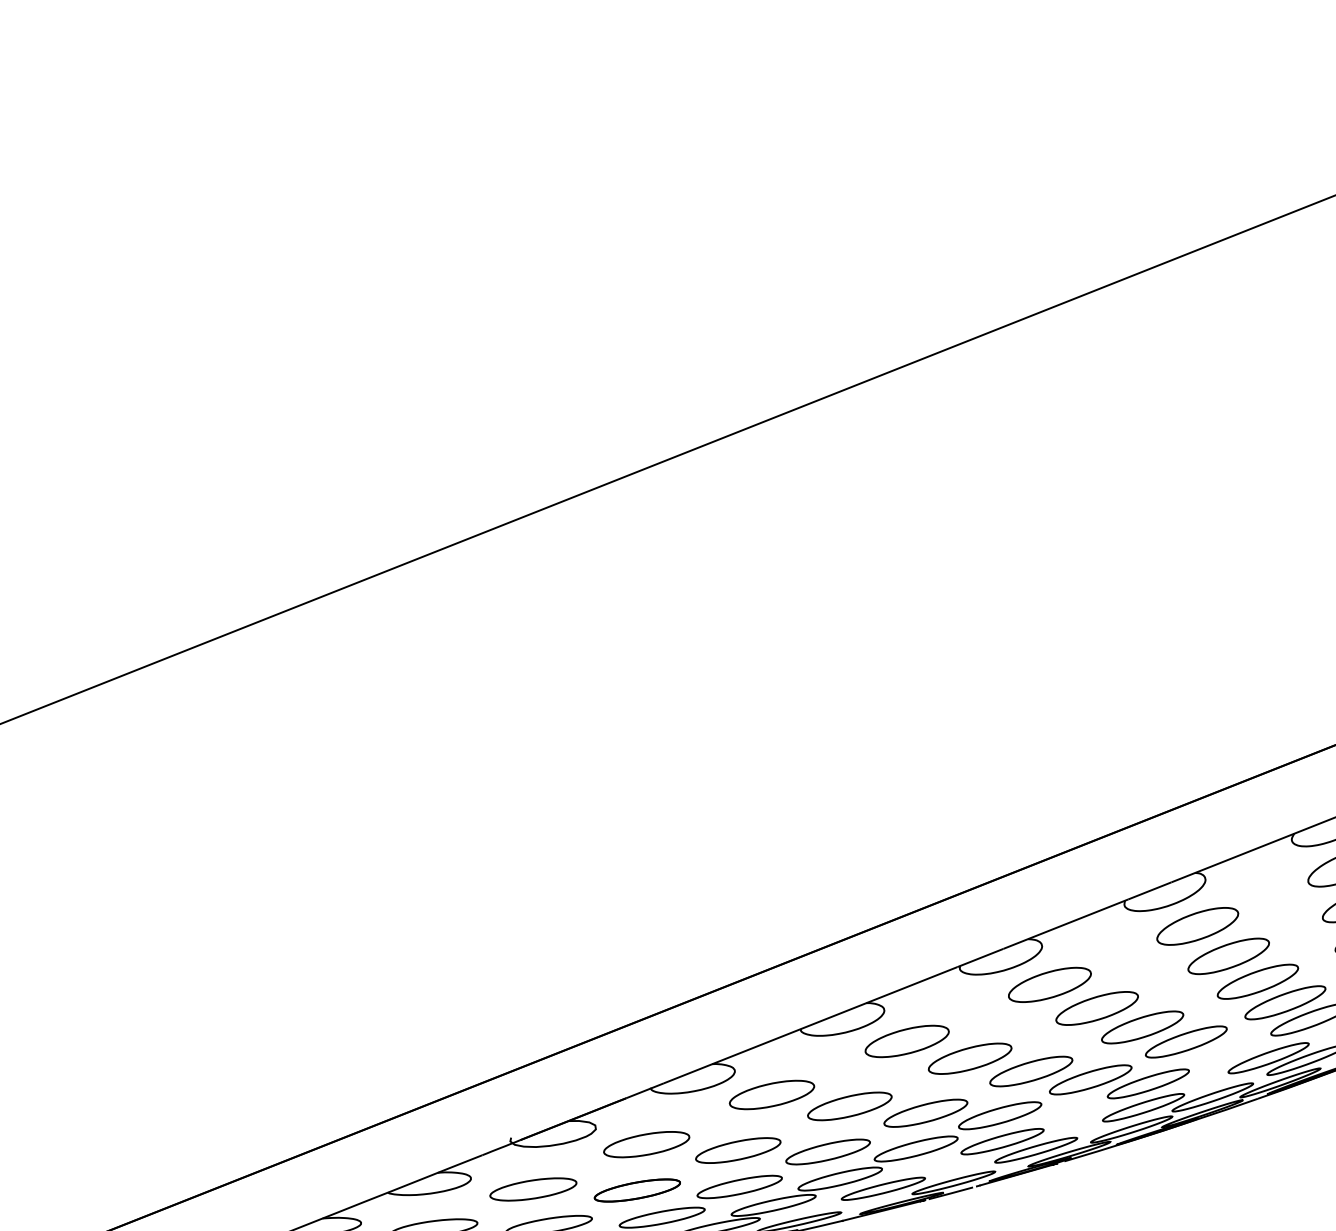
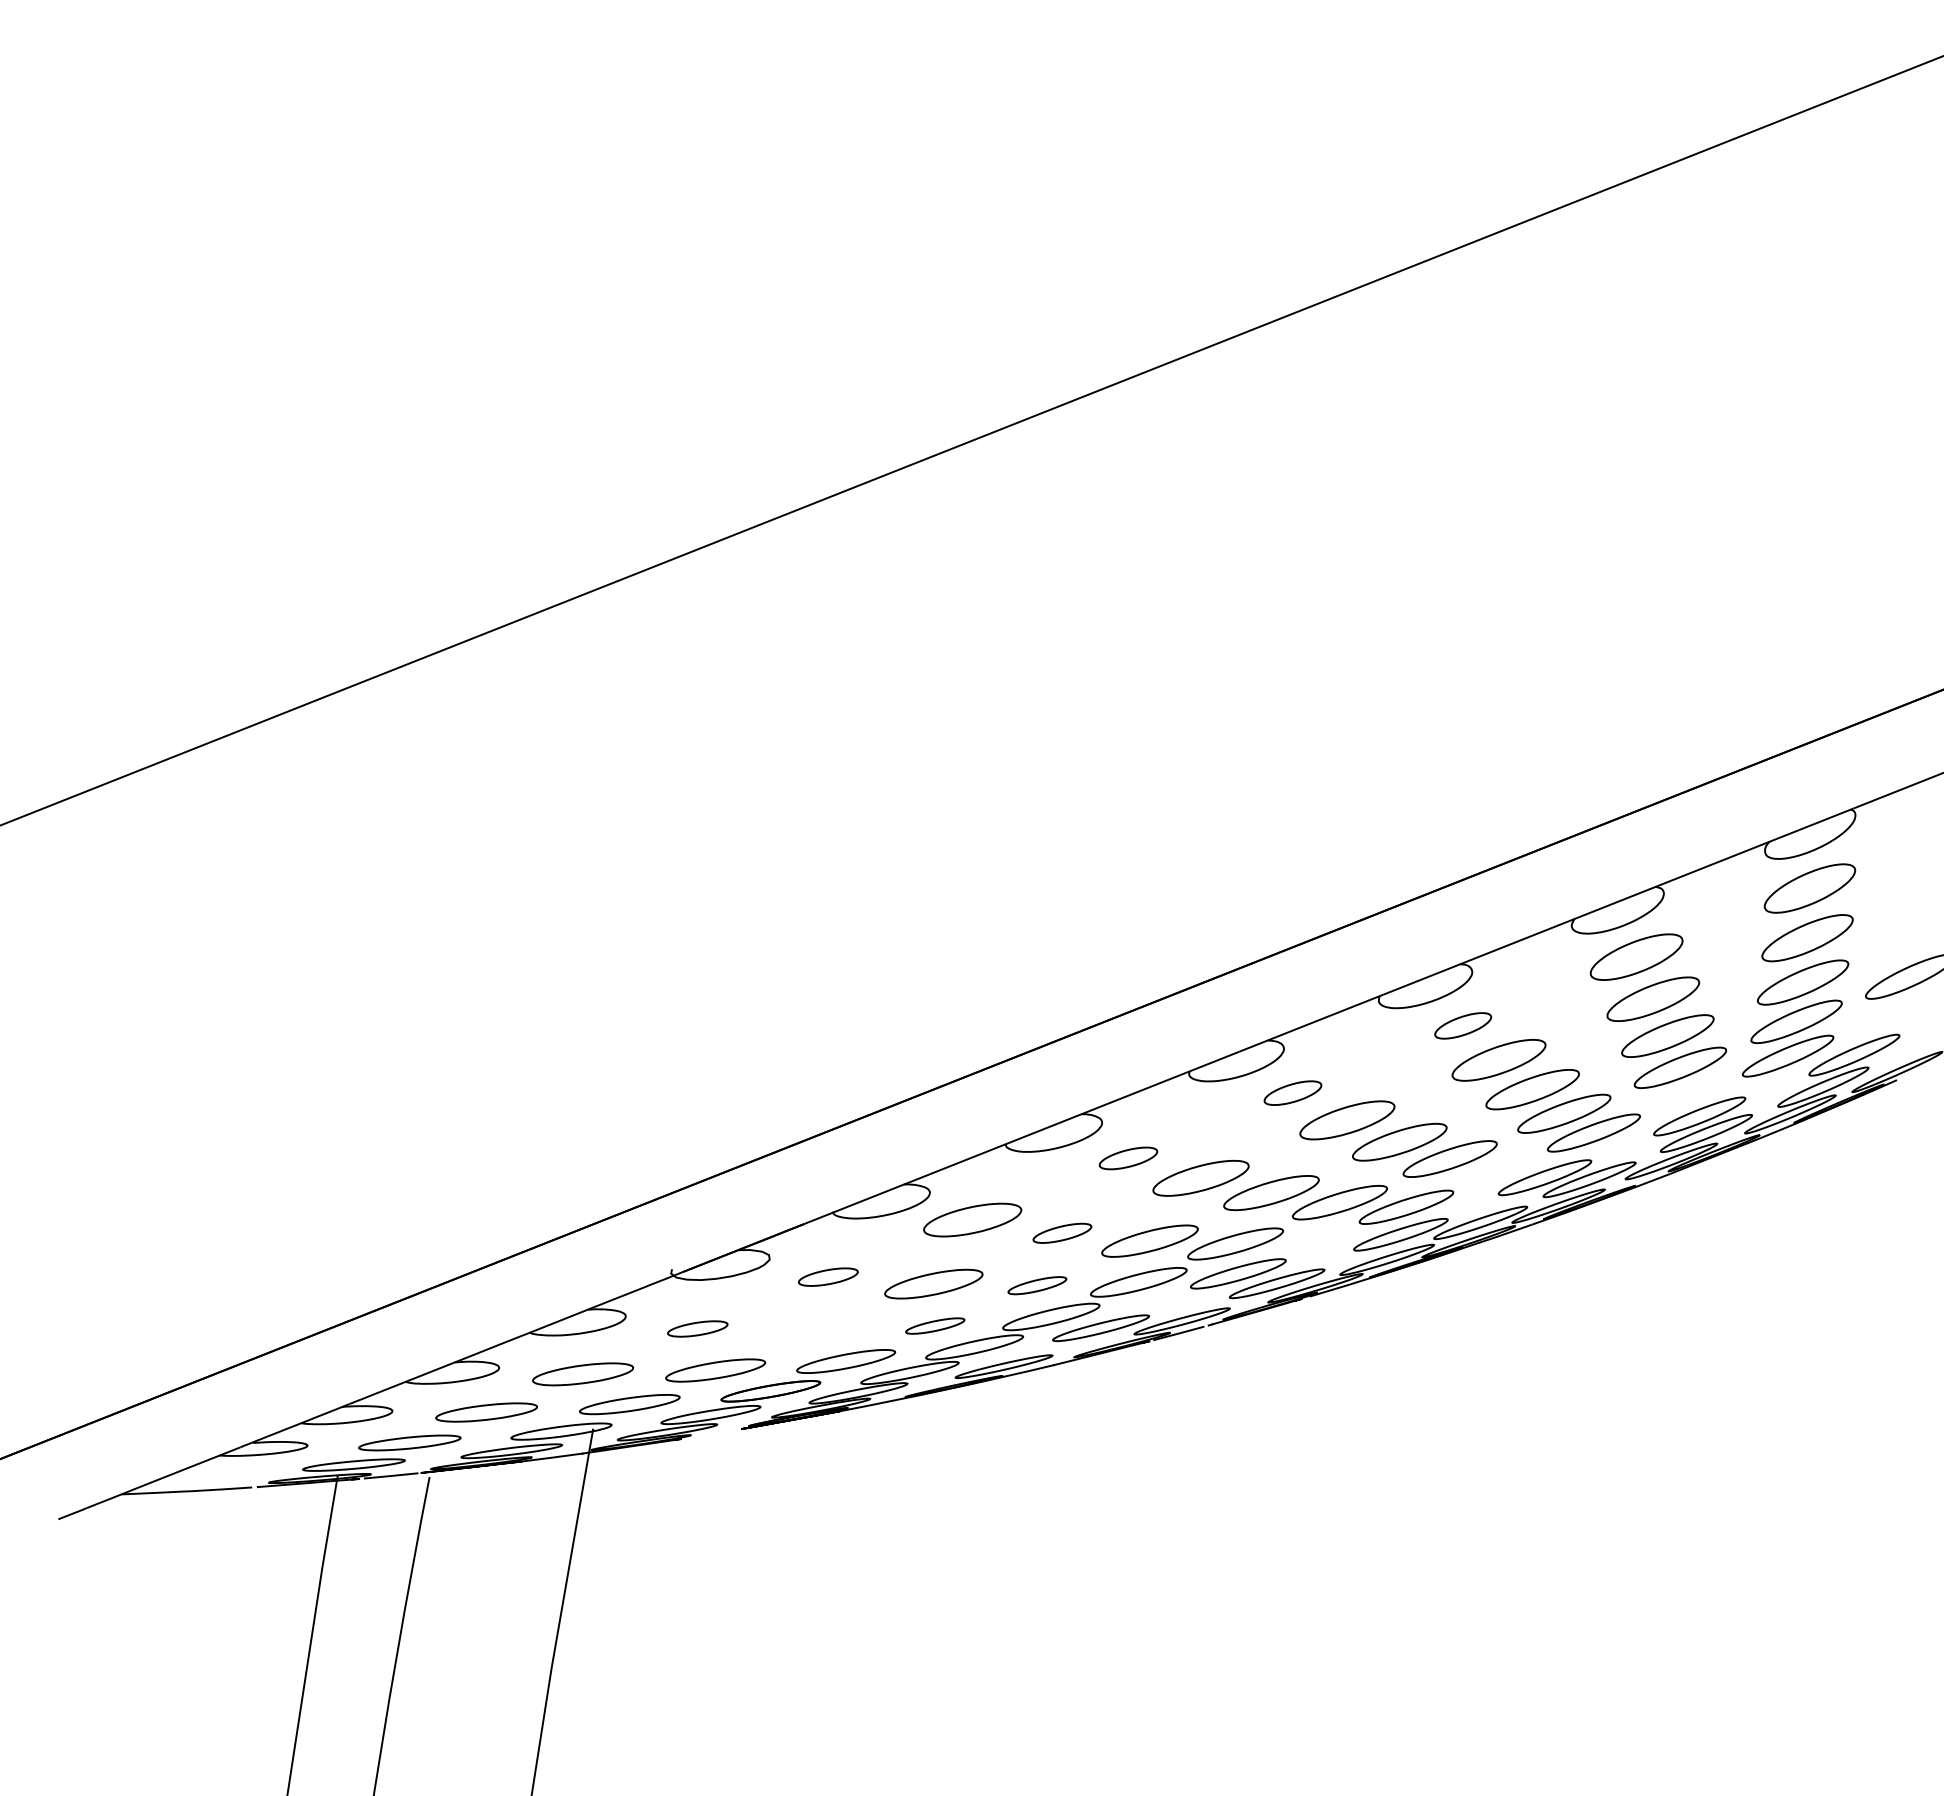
part: (1197, 926) -> (1462, 1025), size x0.6
part: (1049, 984) -> (1292, 1092), size x0.6
part: (907, 1041) -> (1128, 1158), size x0.6
part: (849, 1106) -> (1062, 1233), size x0.6
part: (646, 1143) -> (828, 1276), size x0.6
part: (828, 1151) -> (1037, 1285), size x0.6
part: (738, 1186) -> (934, 1325), size x0.6
part: (533, 1189) -> (697, 1328), size x0.6
part: (637, 1189) -> (817, 1329), removed

